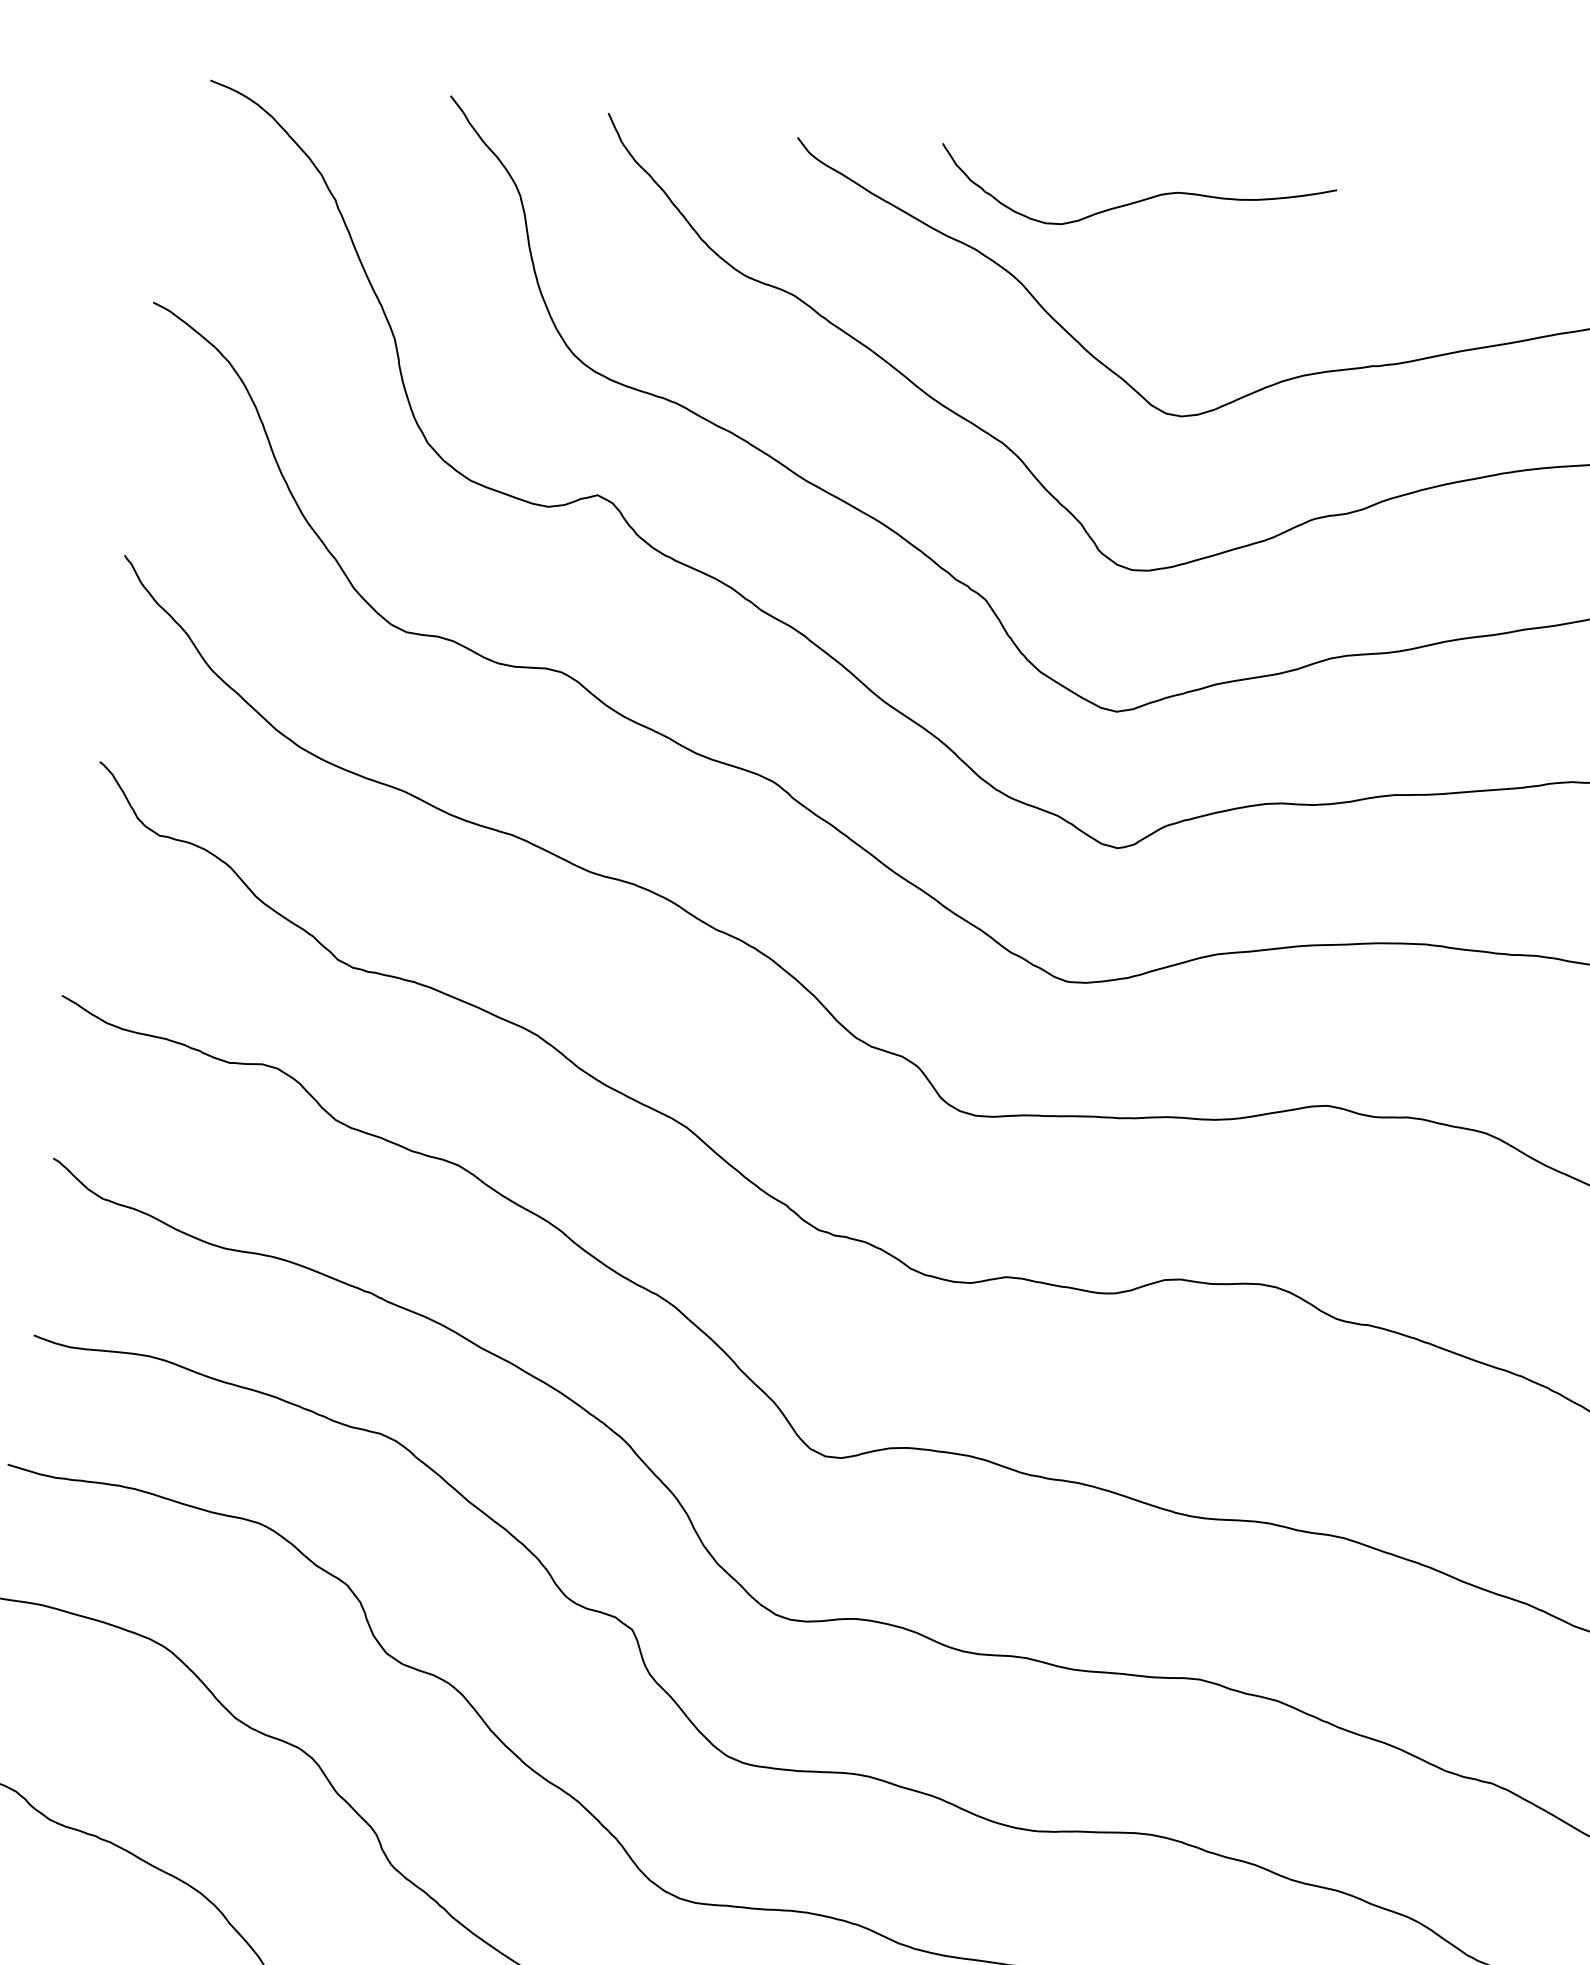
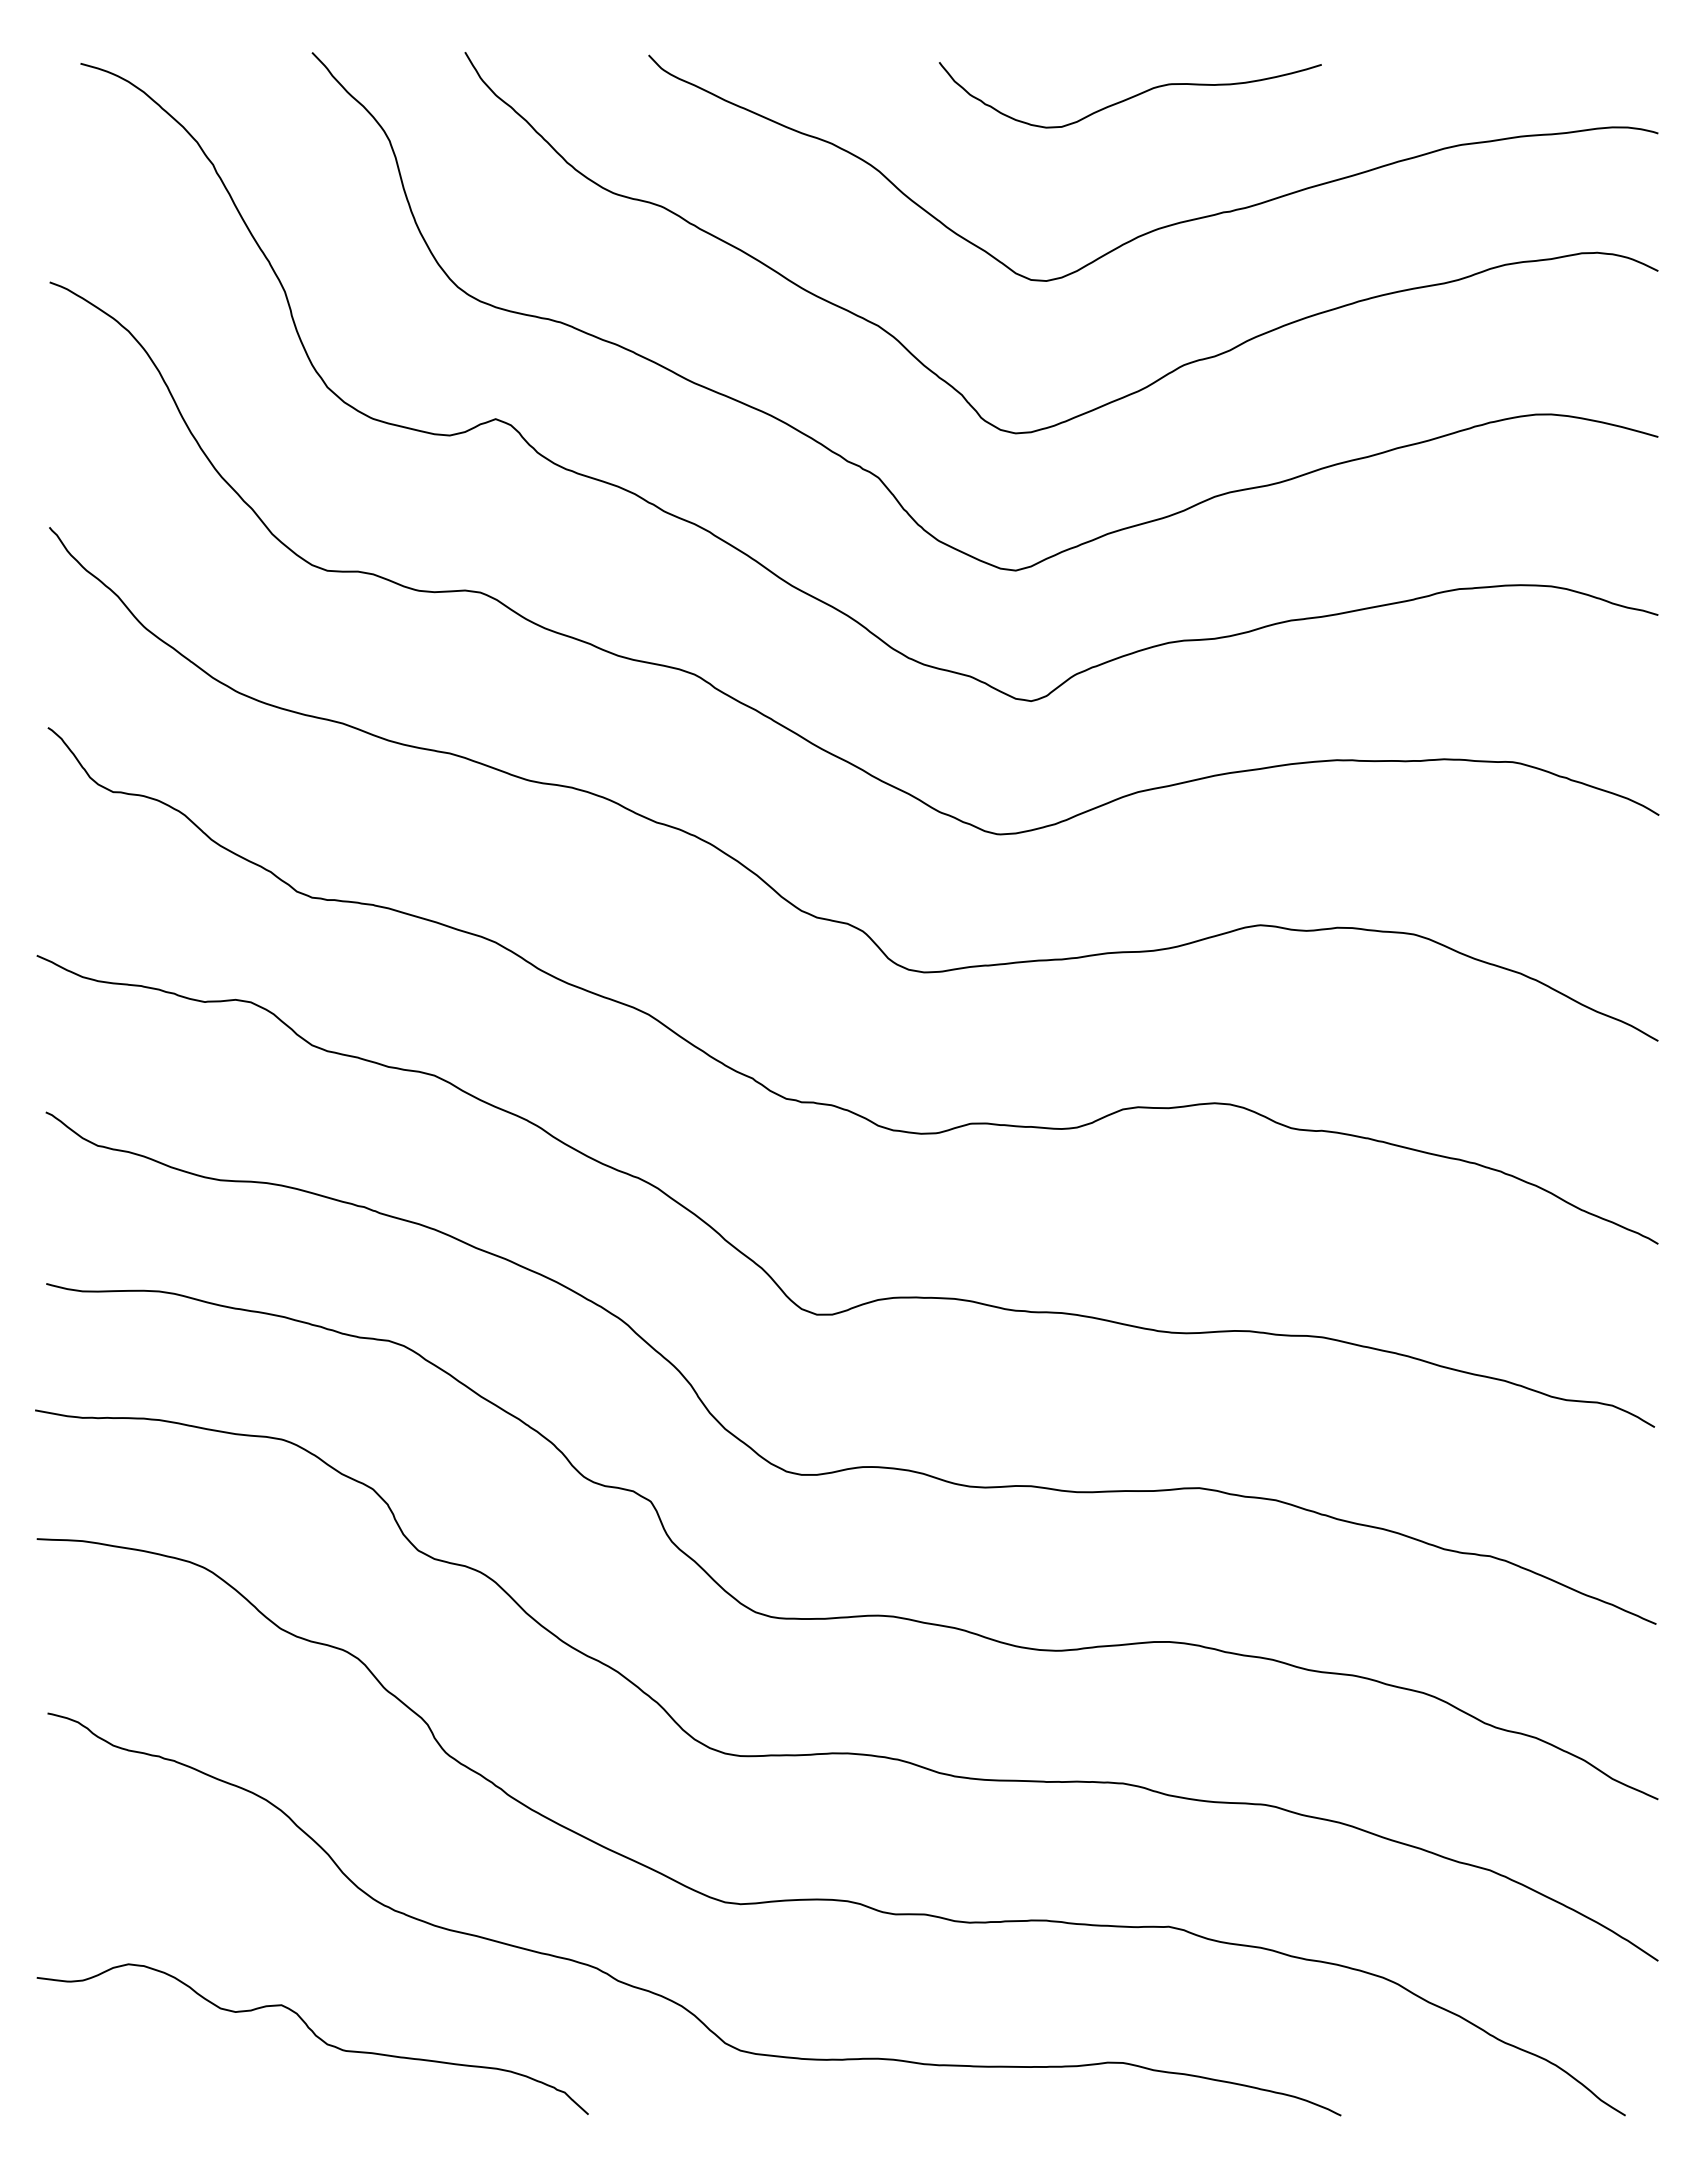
curve: (1137, 200) -> (1131, 96), moved

